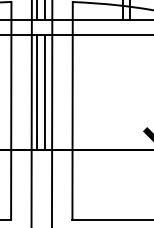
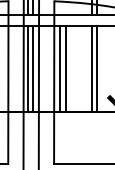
line: (80, 92) -> (60, 68), added
line: (88, 92) -> (66, 68), added
line: (122, 92) -> (91, 68), added
line: (130, 92) -> (97, 68), added

